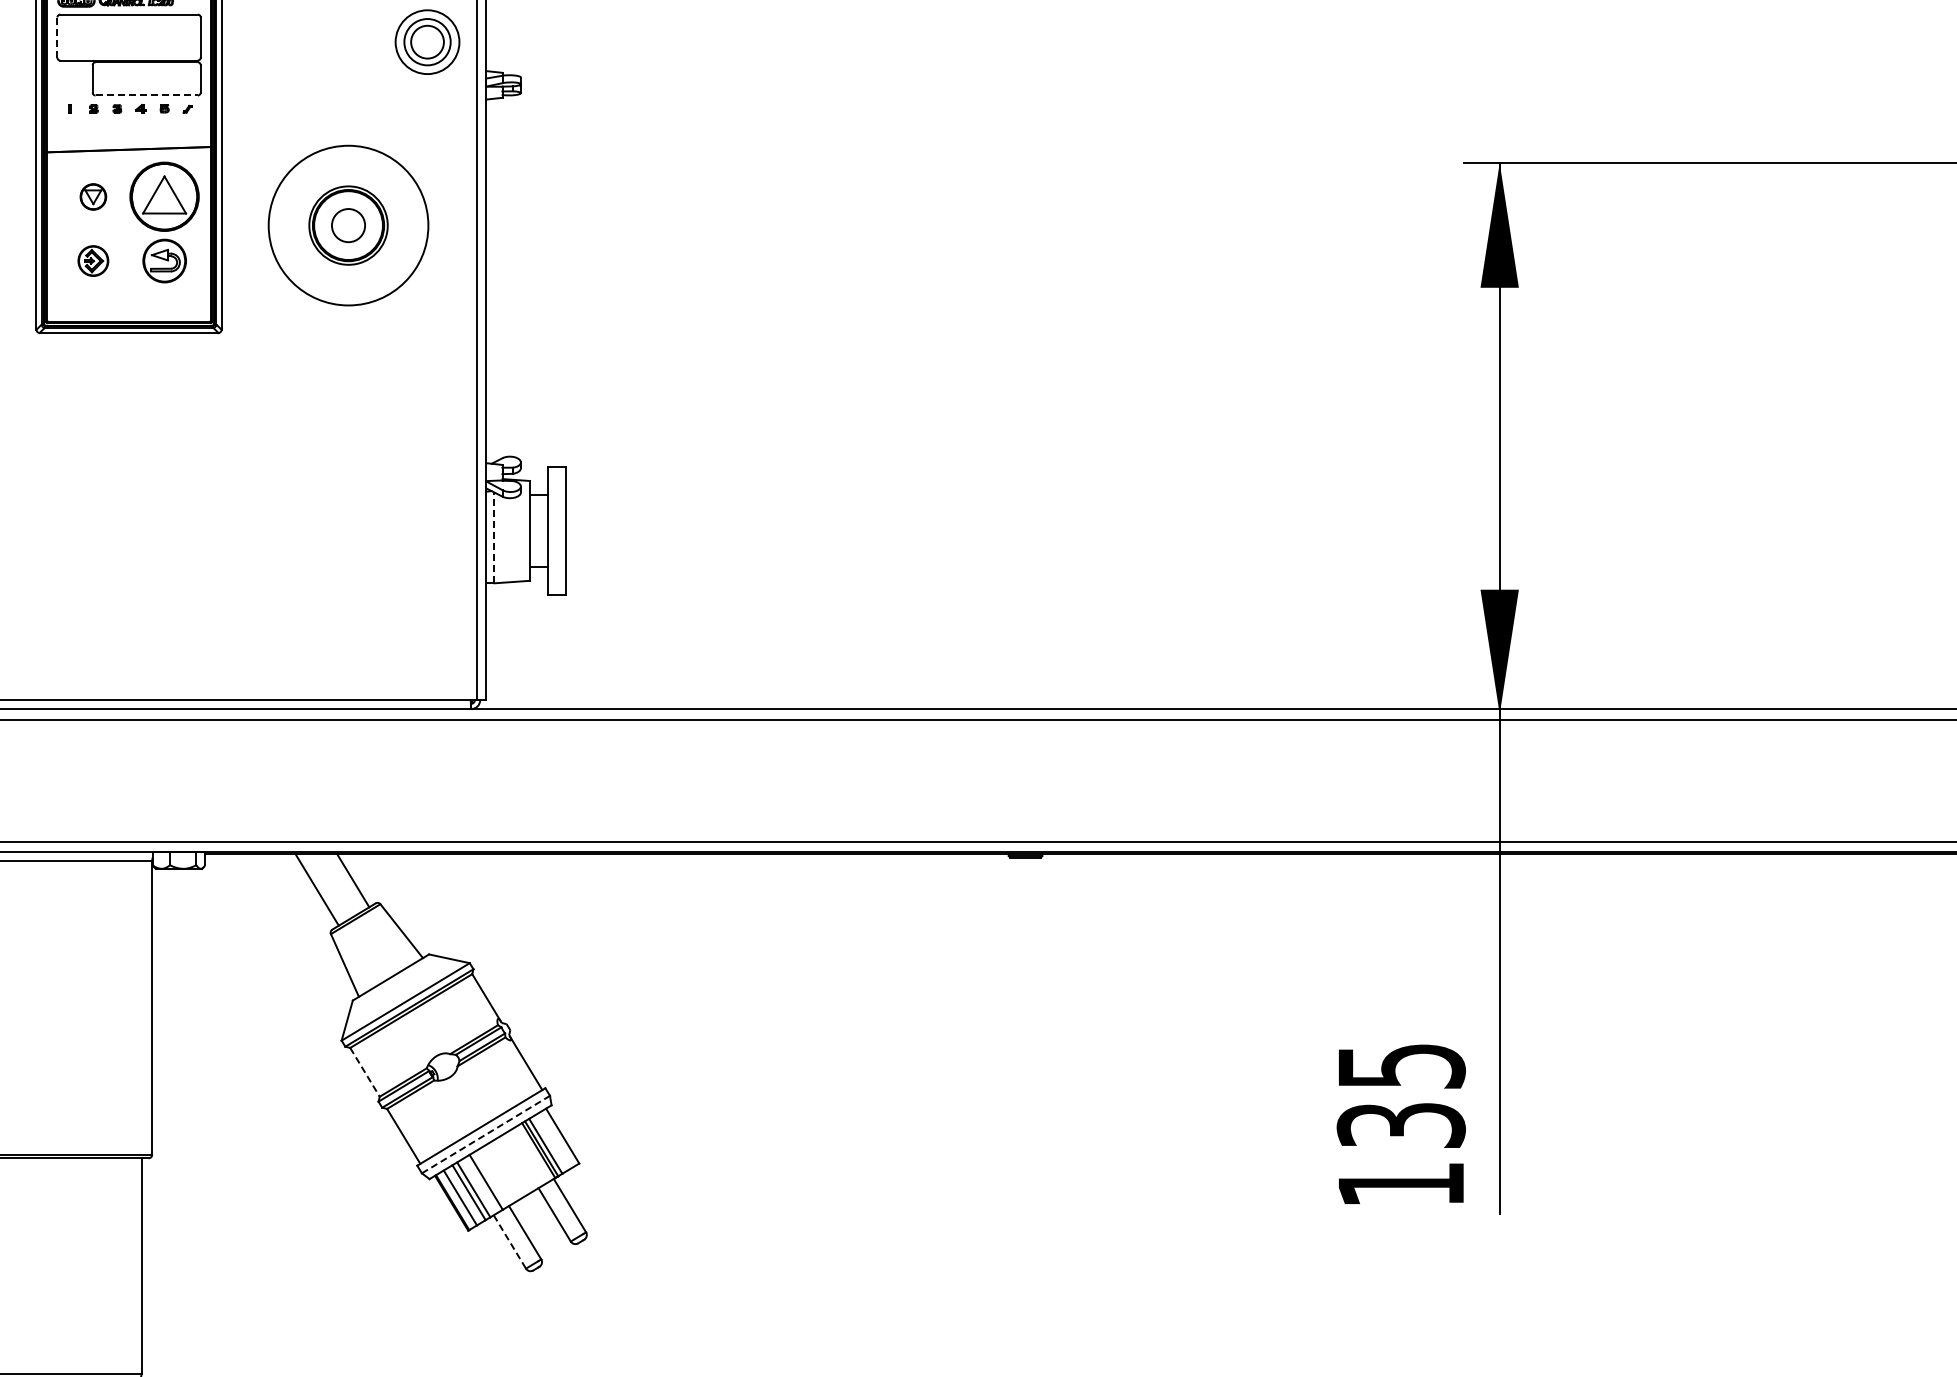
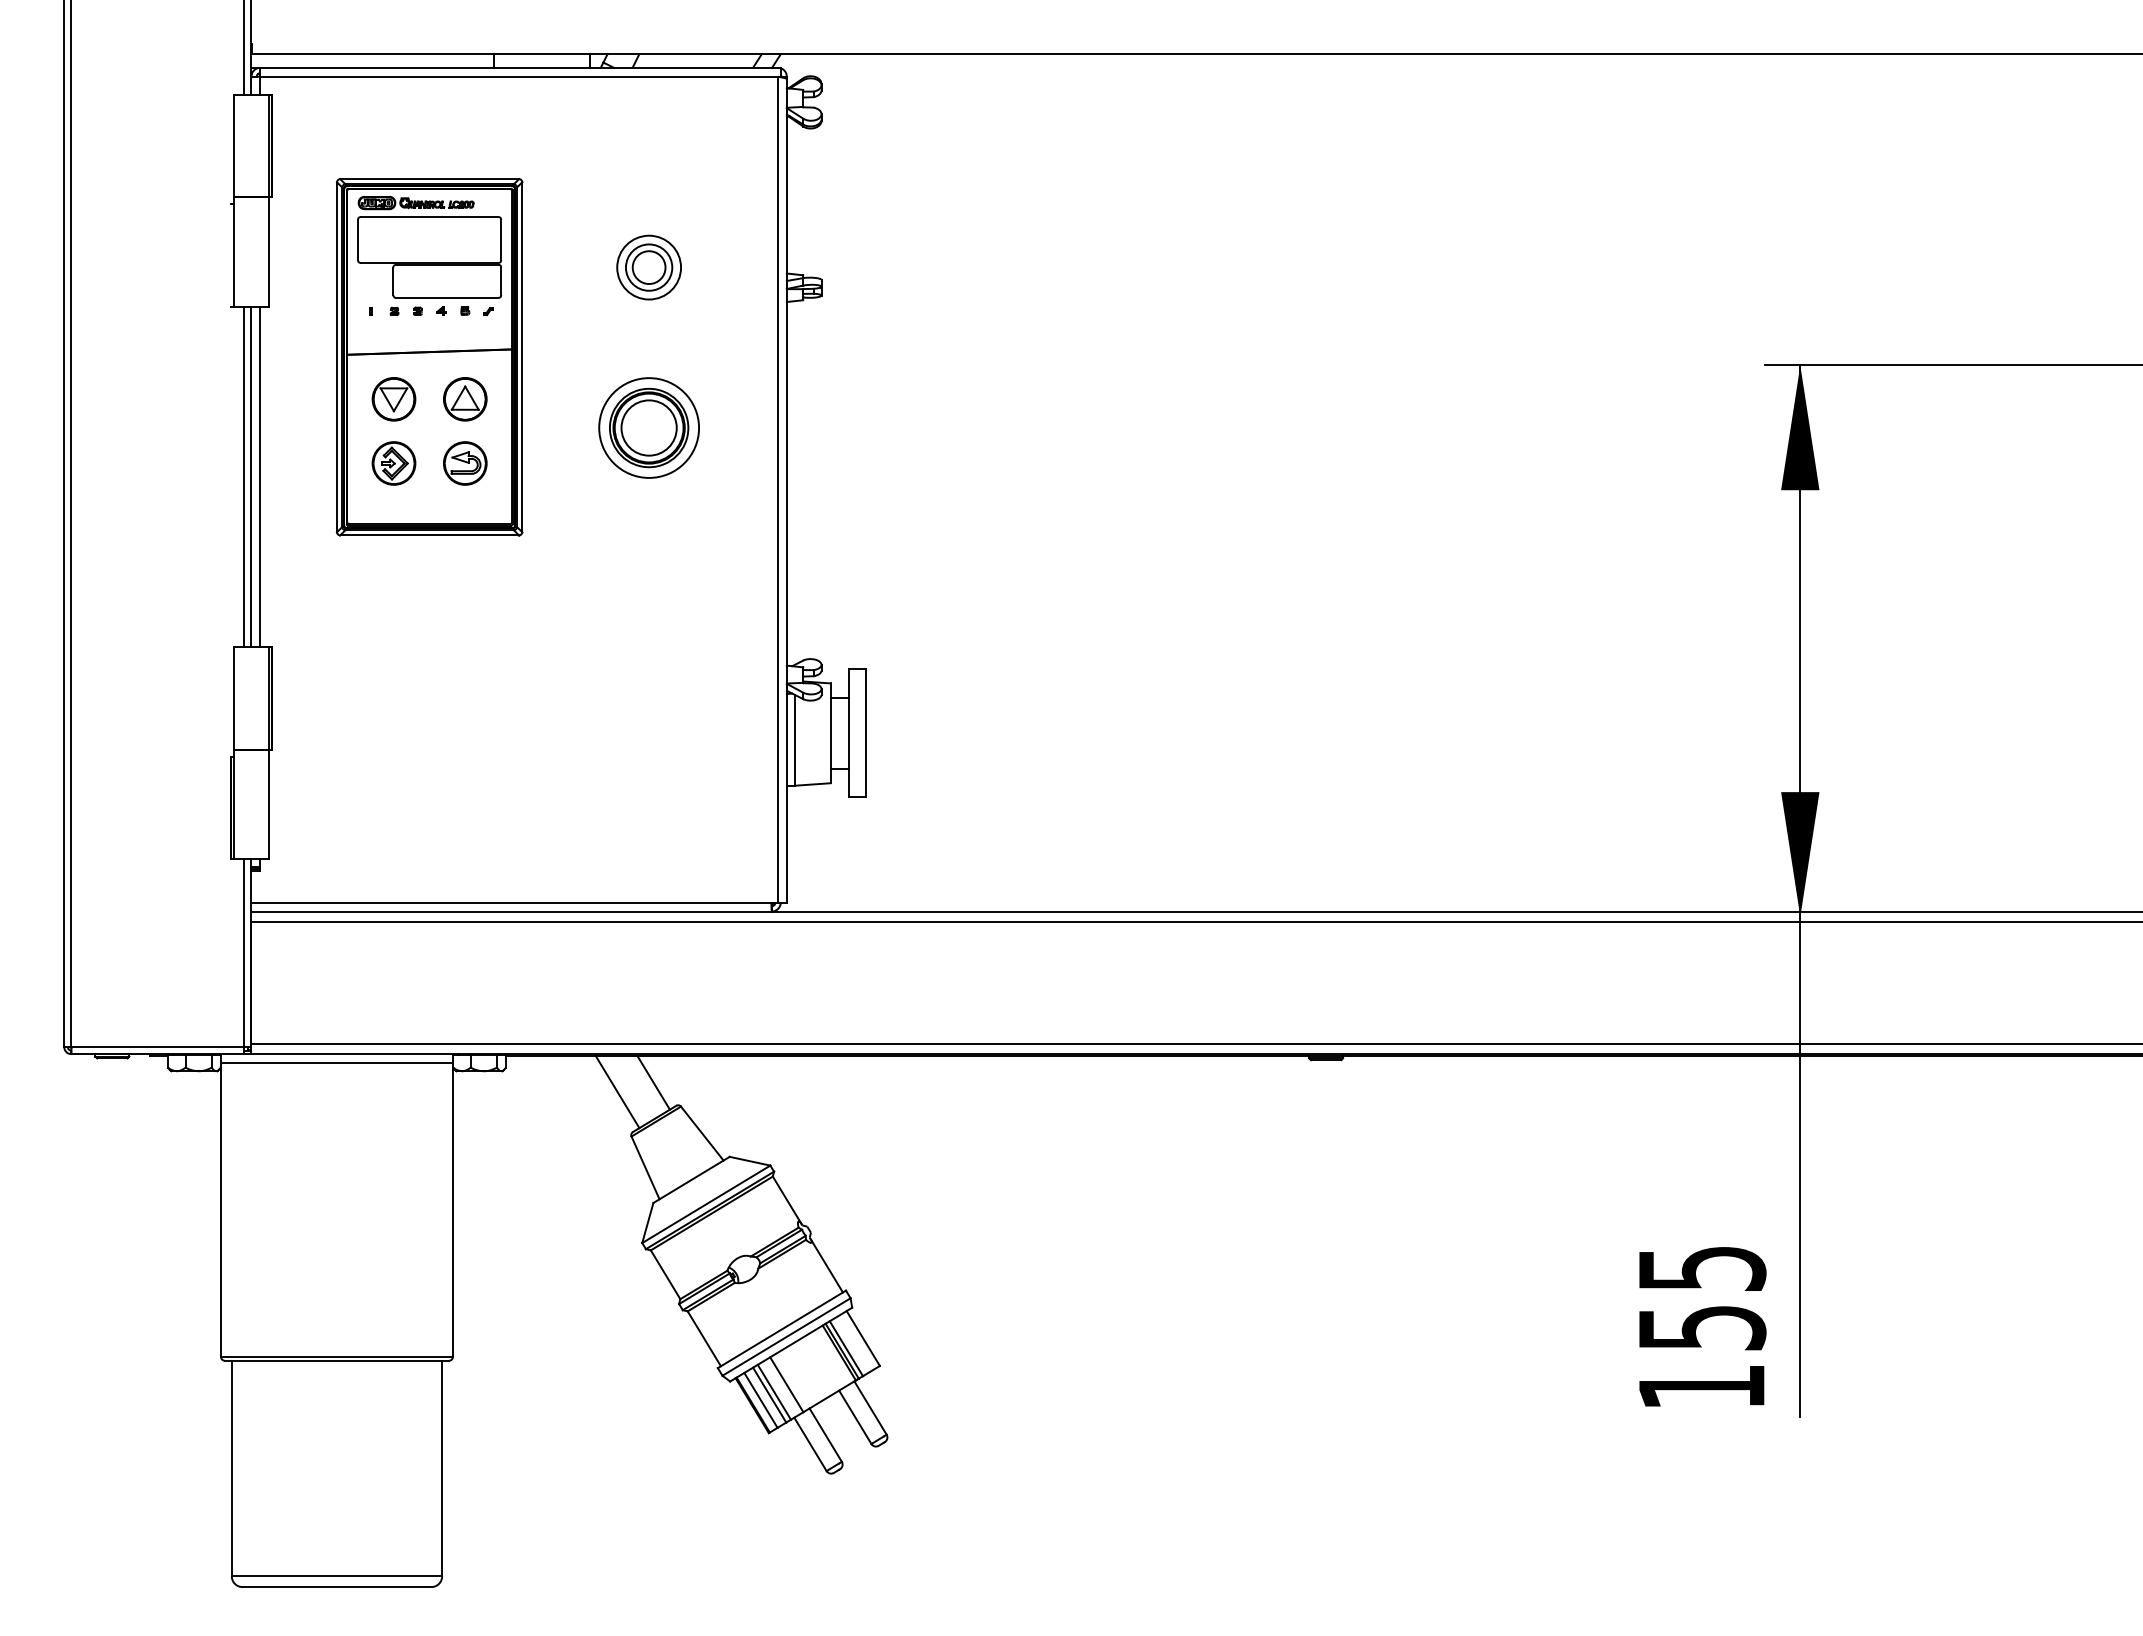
line: (57, 37) -> (358, 239), dashed -> solid
part: (426, 42) -> (648, 267), moved
line: (146, 95) -> (447, 297), dashed -> solid
part: (92, 197) -> (393, 399), size x1.67
part: (164, 197) -> (465, 399), size x0.62
circle: (347, 225) -> (648, 427), size x1.67
circle: (348, 225) -> (649, 427), size x0.62
part: (92, 261) -> (393, 463), size x1.43
line: (494, 537) -> (795, 739), dashed -> solid
line: (364, 1072) -> (665, 1274), dashed -> solid
text: (1400, 1125) -> (1701, 1327), 135 -> 155
line: (485, 1135) -> (786, 1337), dashed -> solid
line: (509, 1242) -> (810, 1444), dashed -> solid

